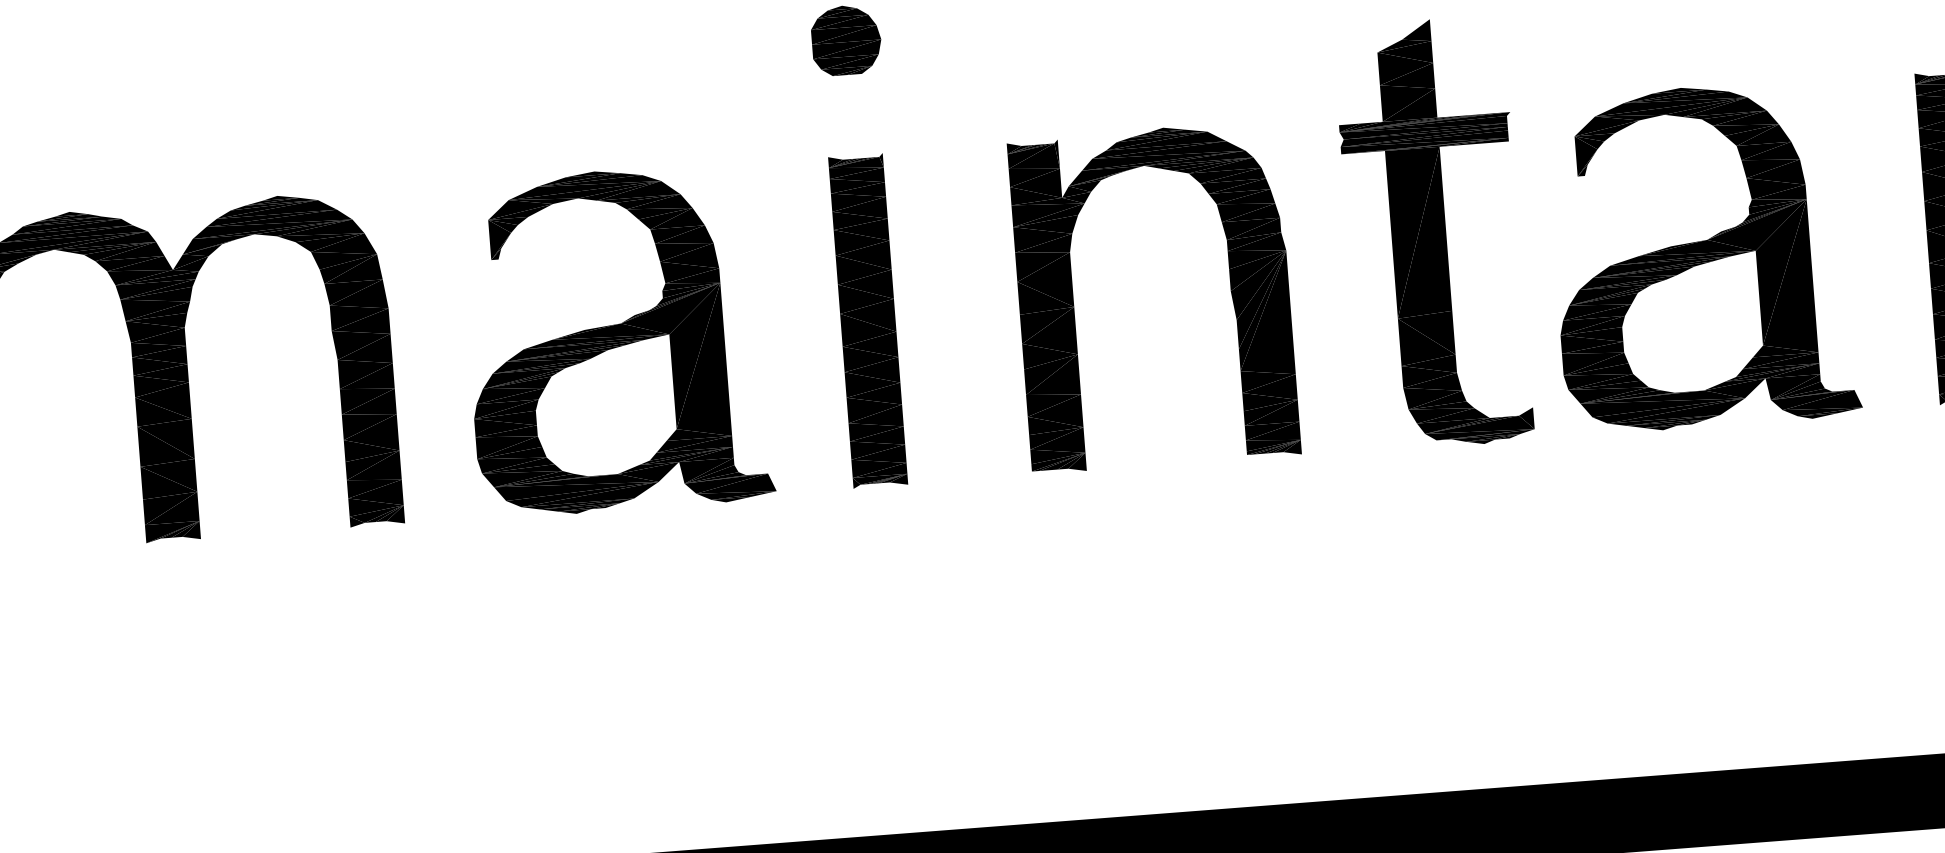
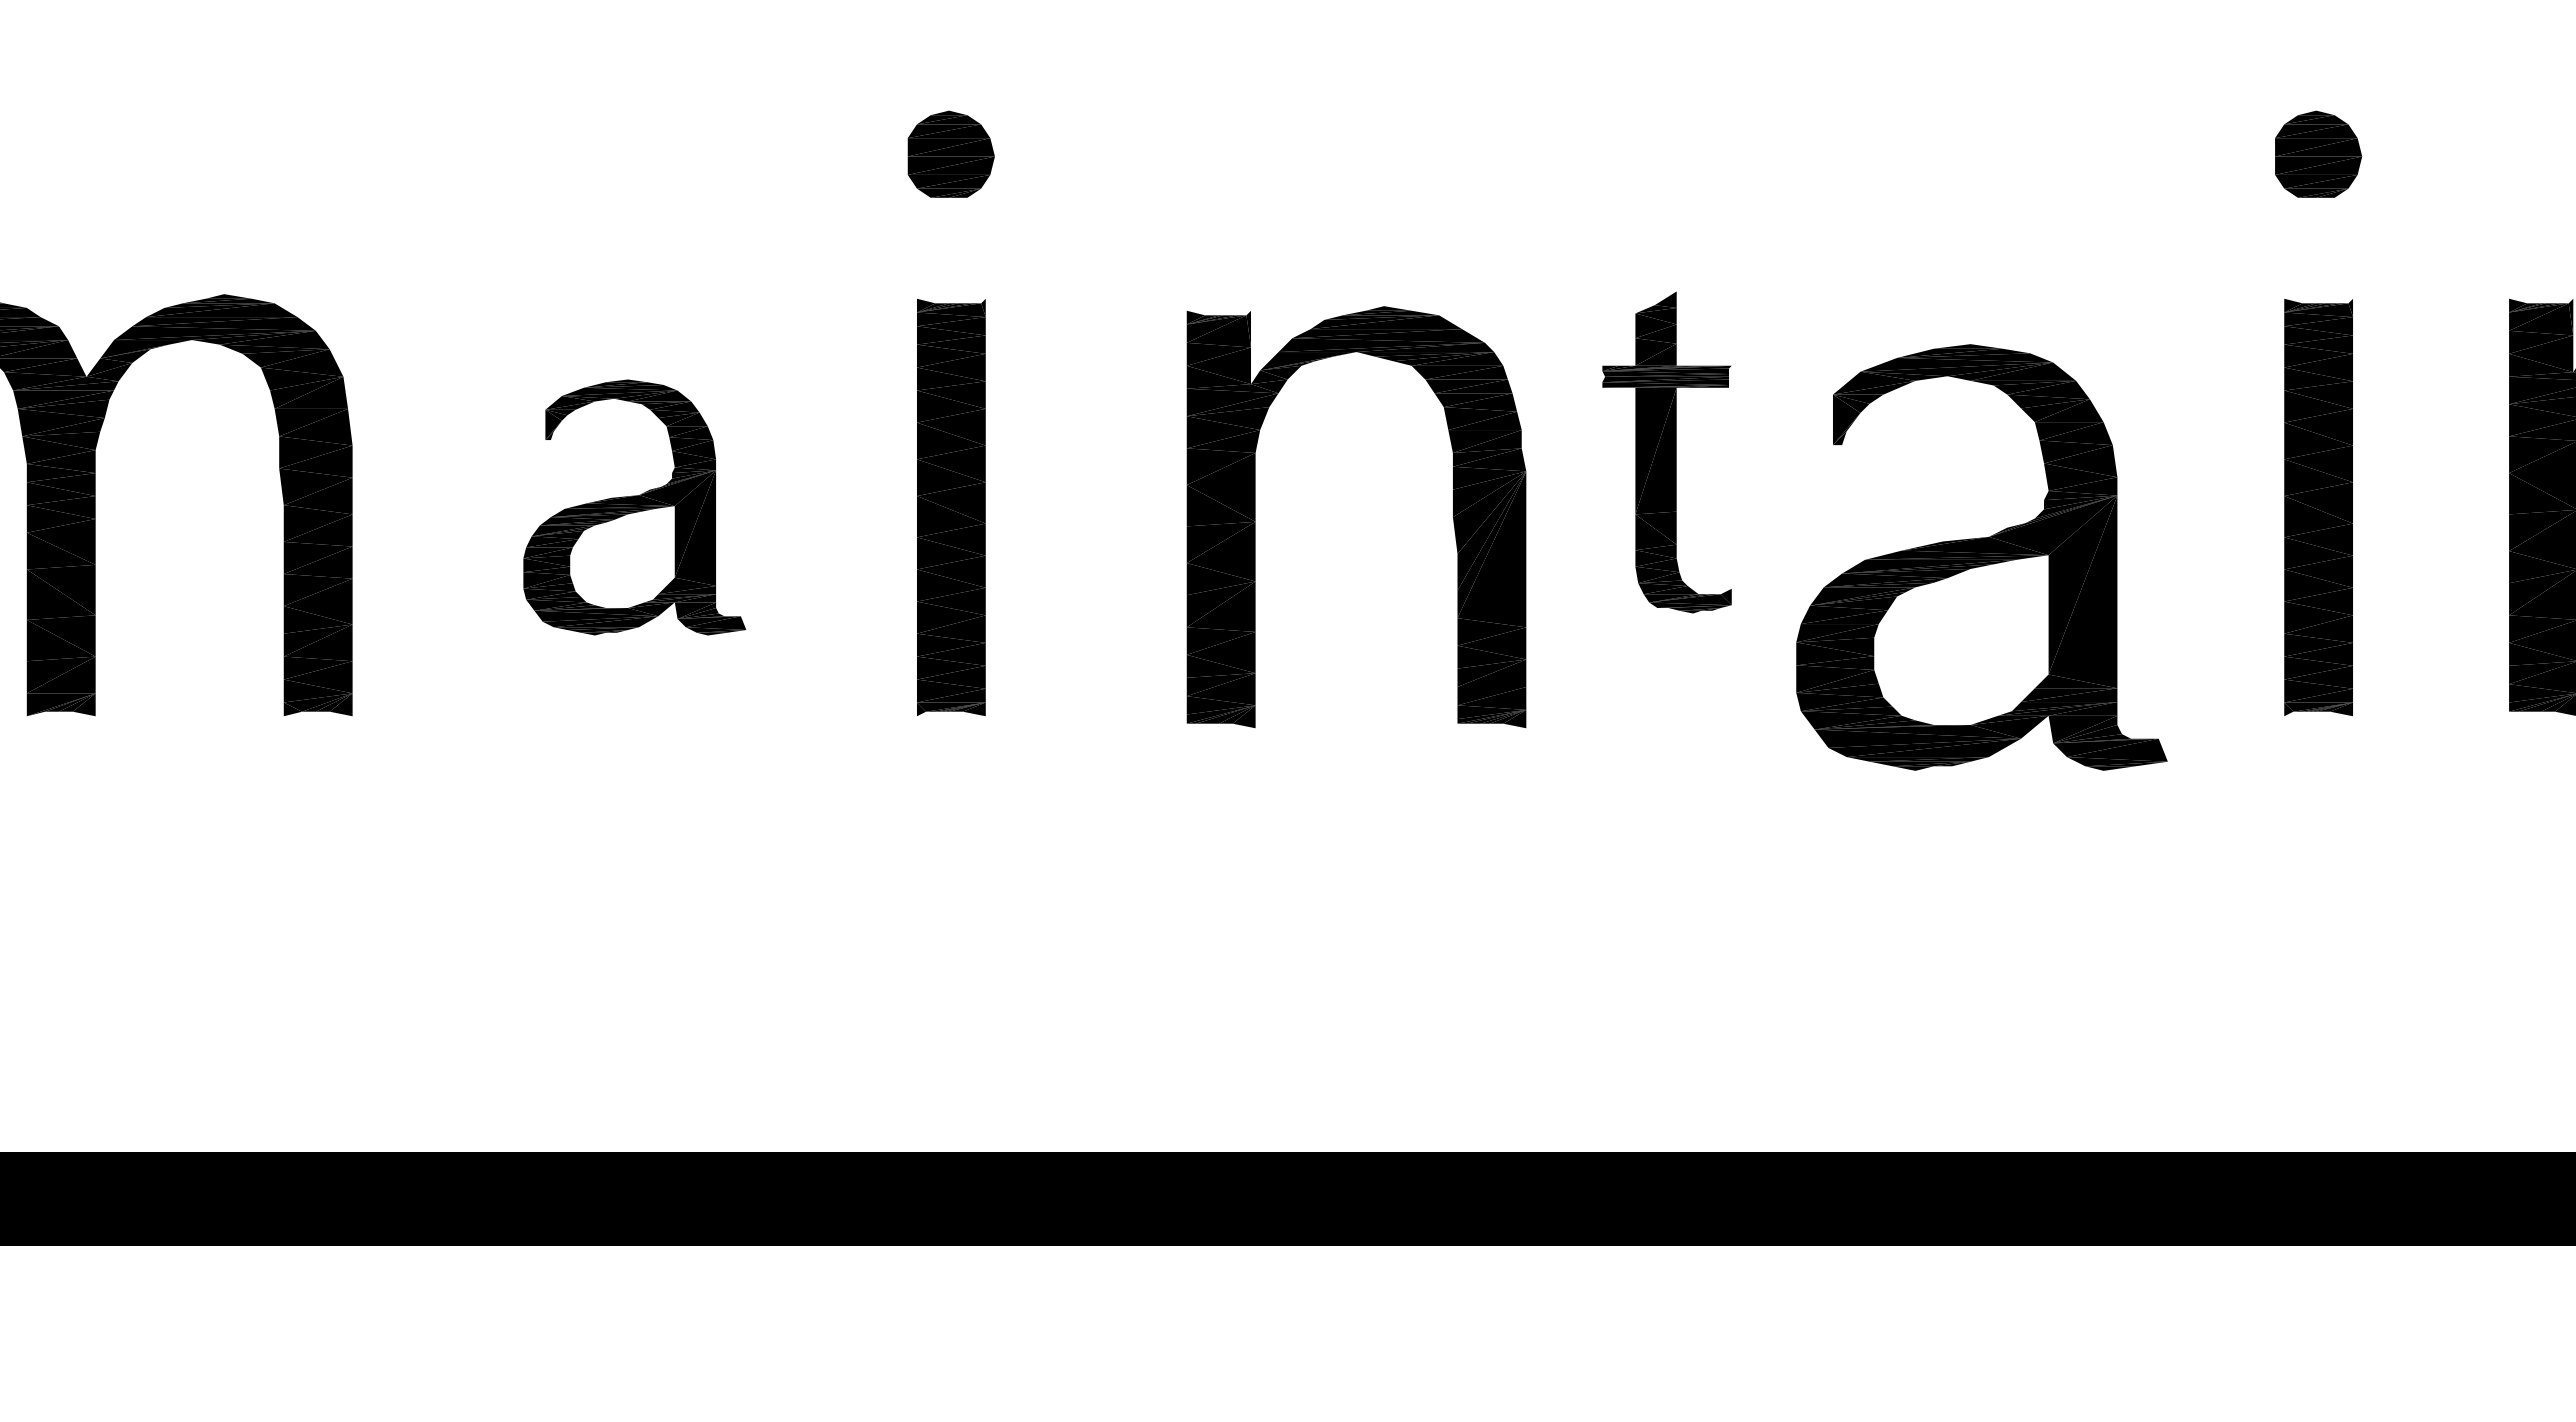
part: (1433, 233) -> (1666, 452), size x0.6
part: (1702, 256) -> (1981, 557), moved
part: (1231, 291) -> (1453, 517), moved
part: (616, 340) -> (634, 507), size x0.6

